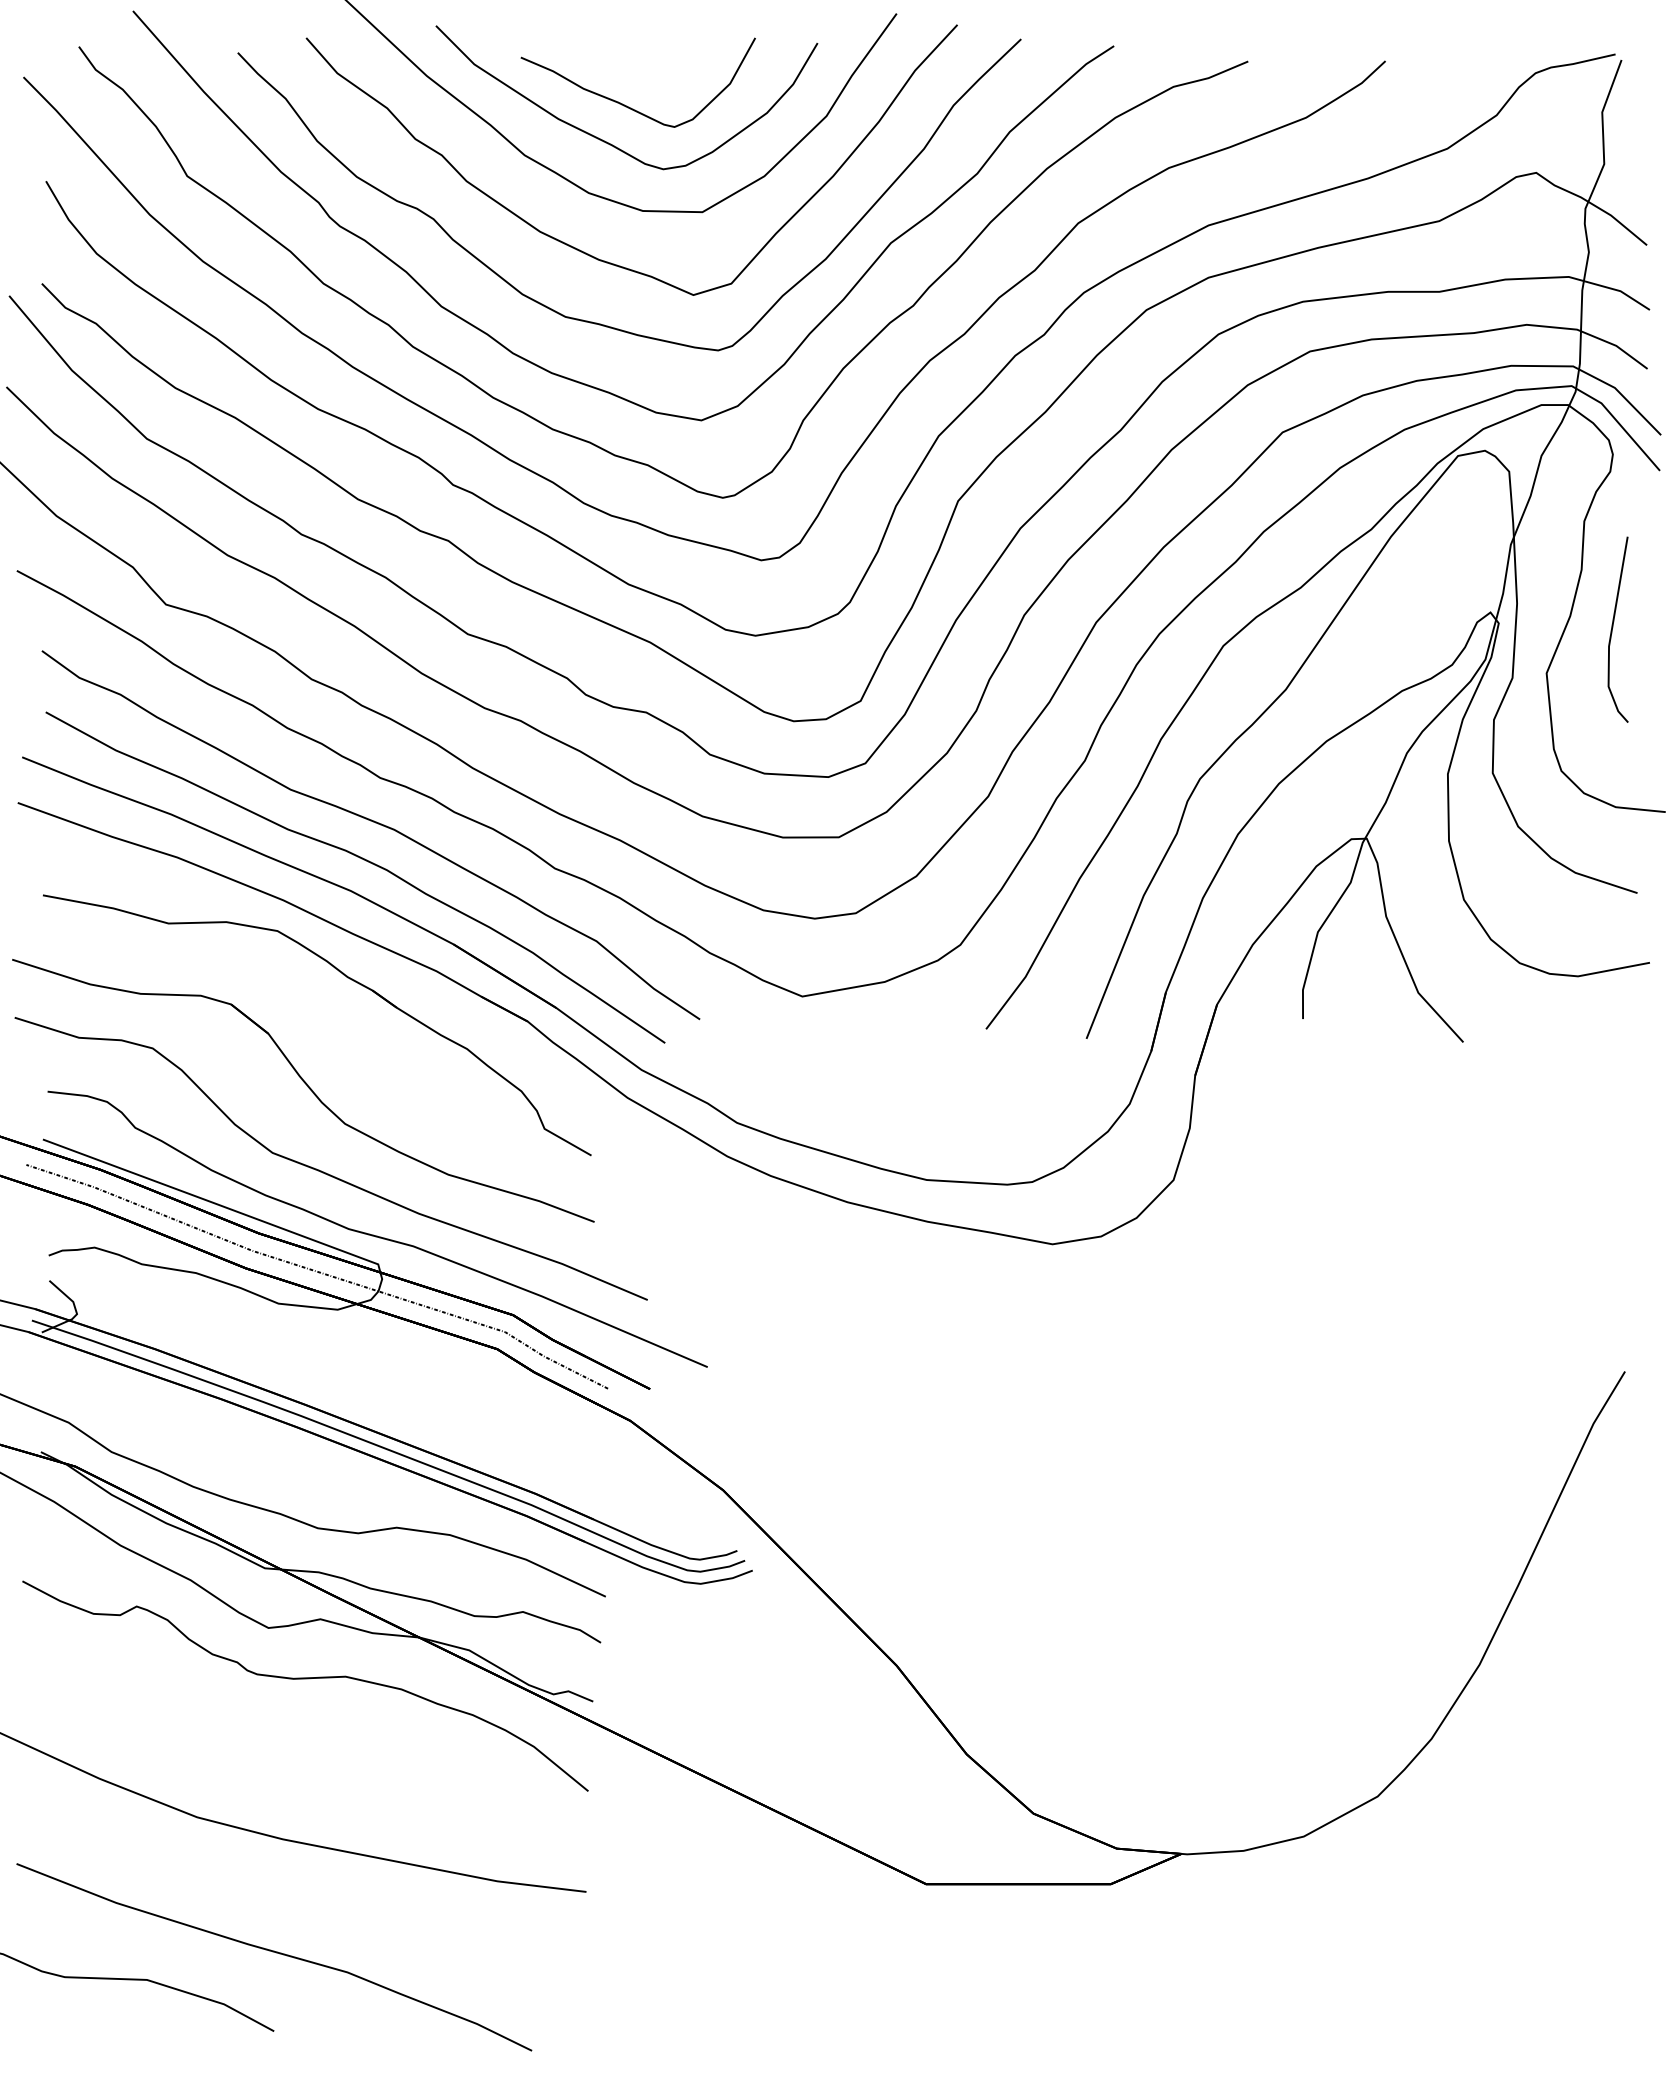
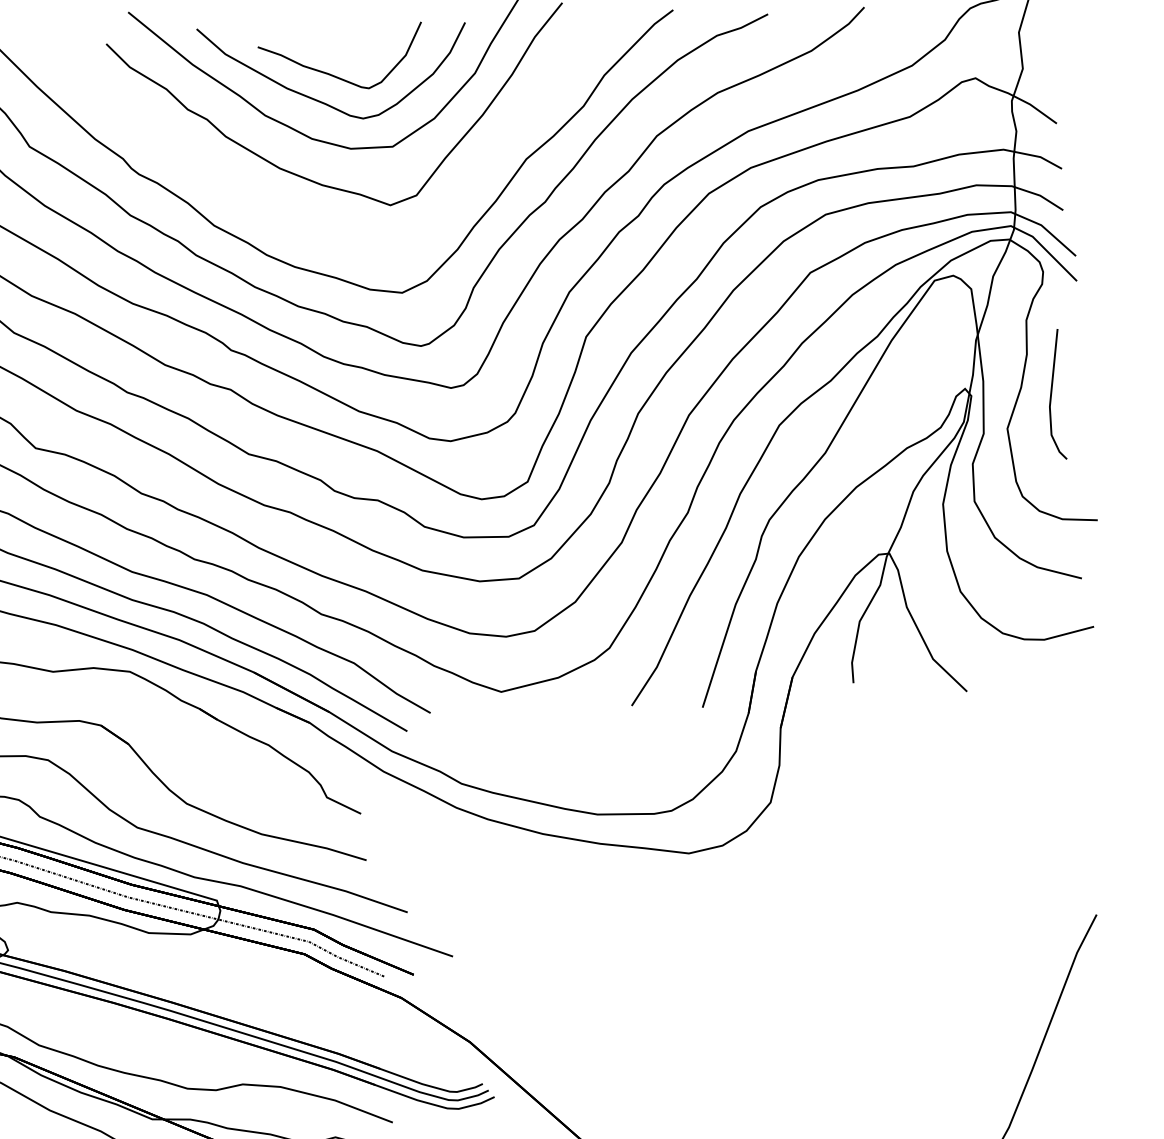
part: (596, 322) -> (323, 229), removed

